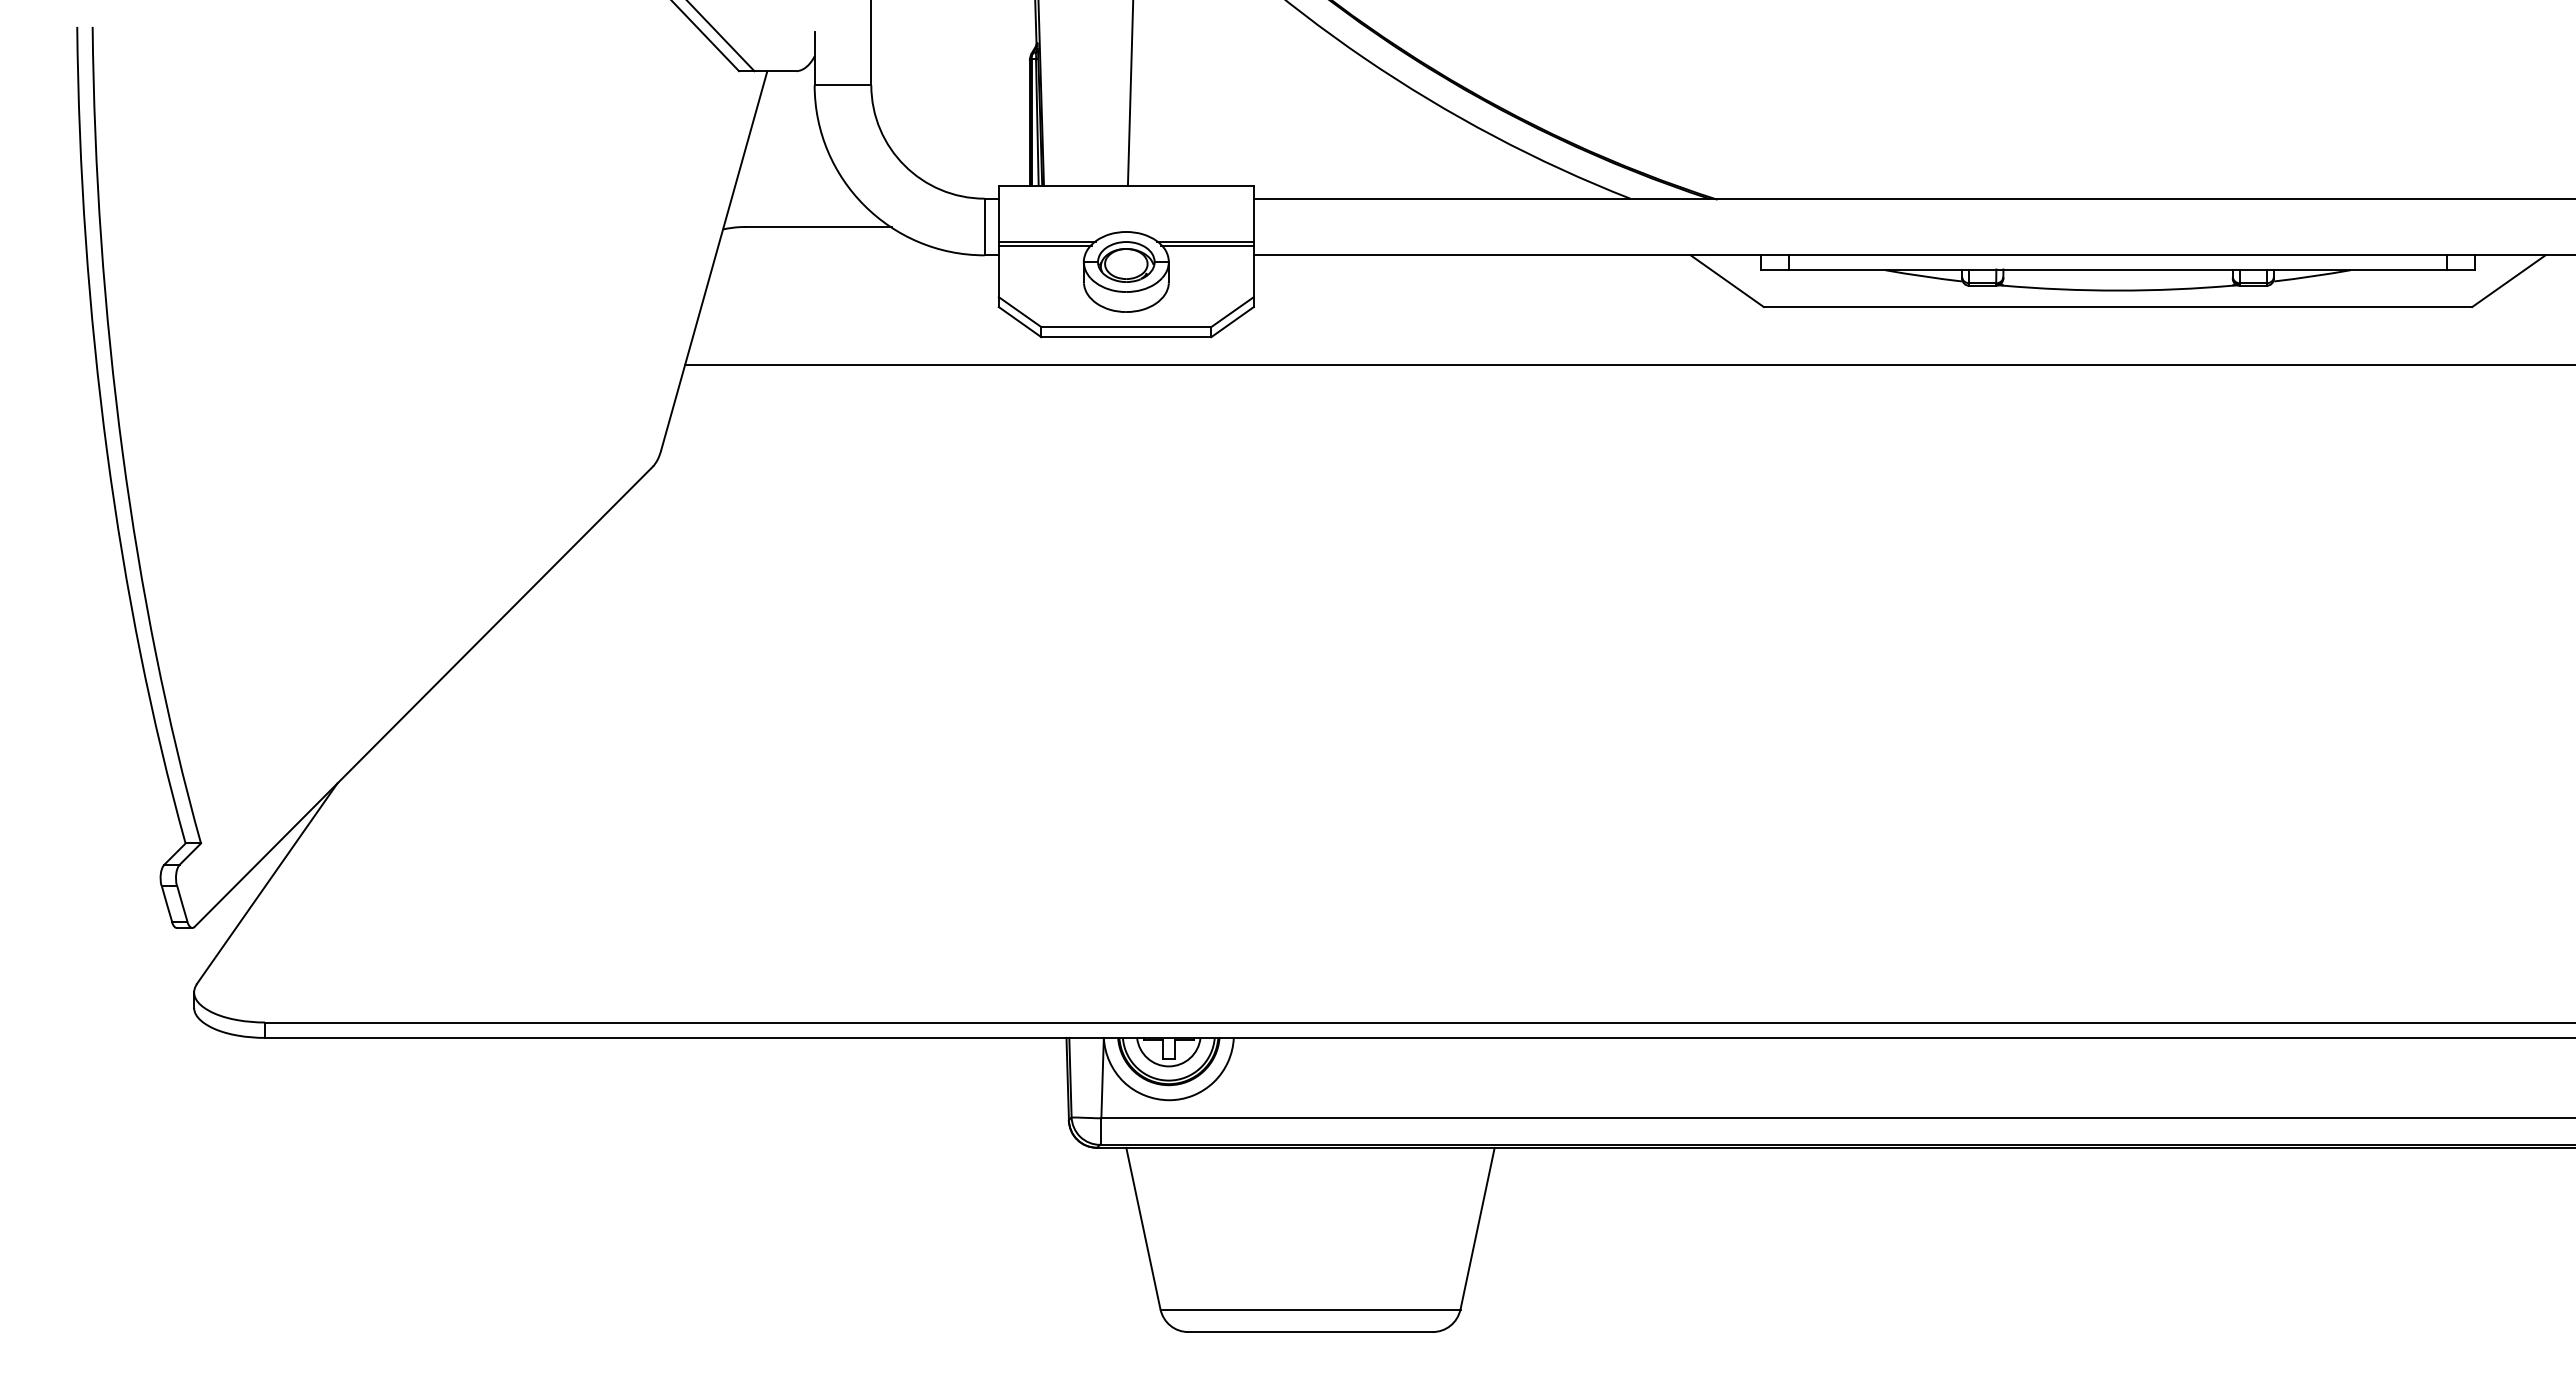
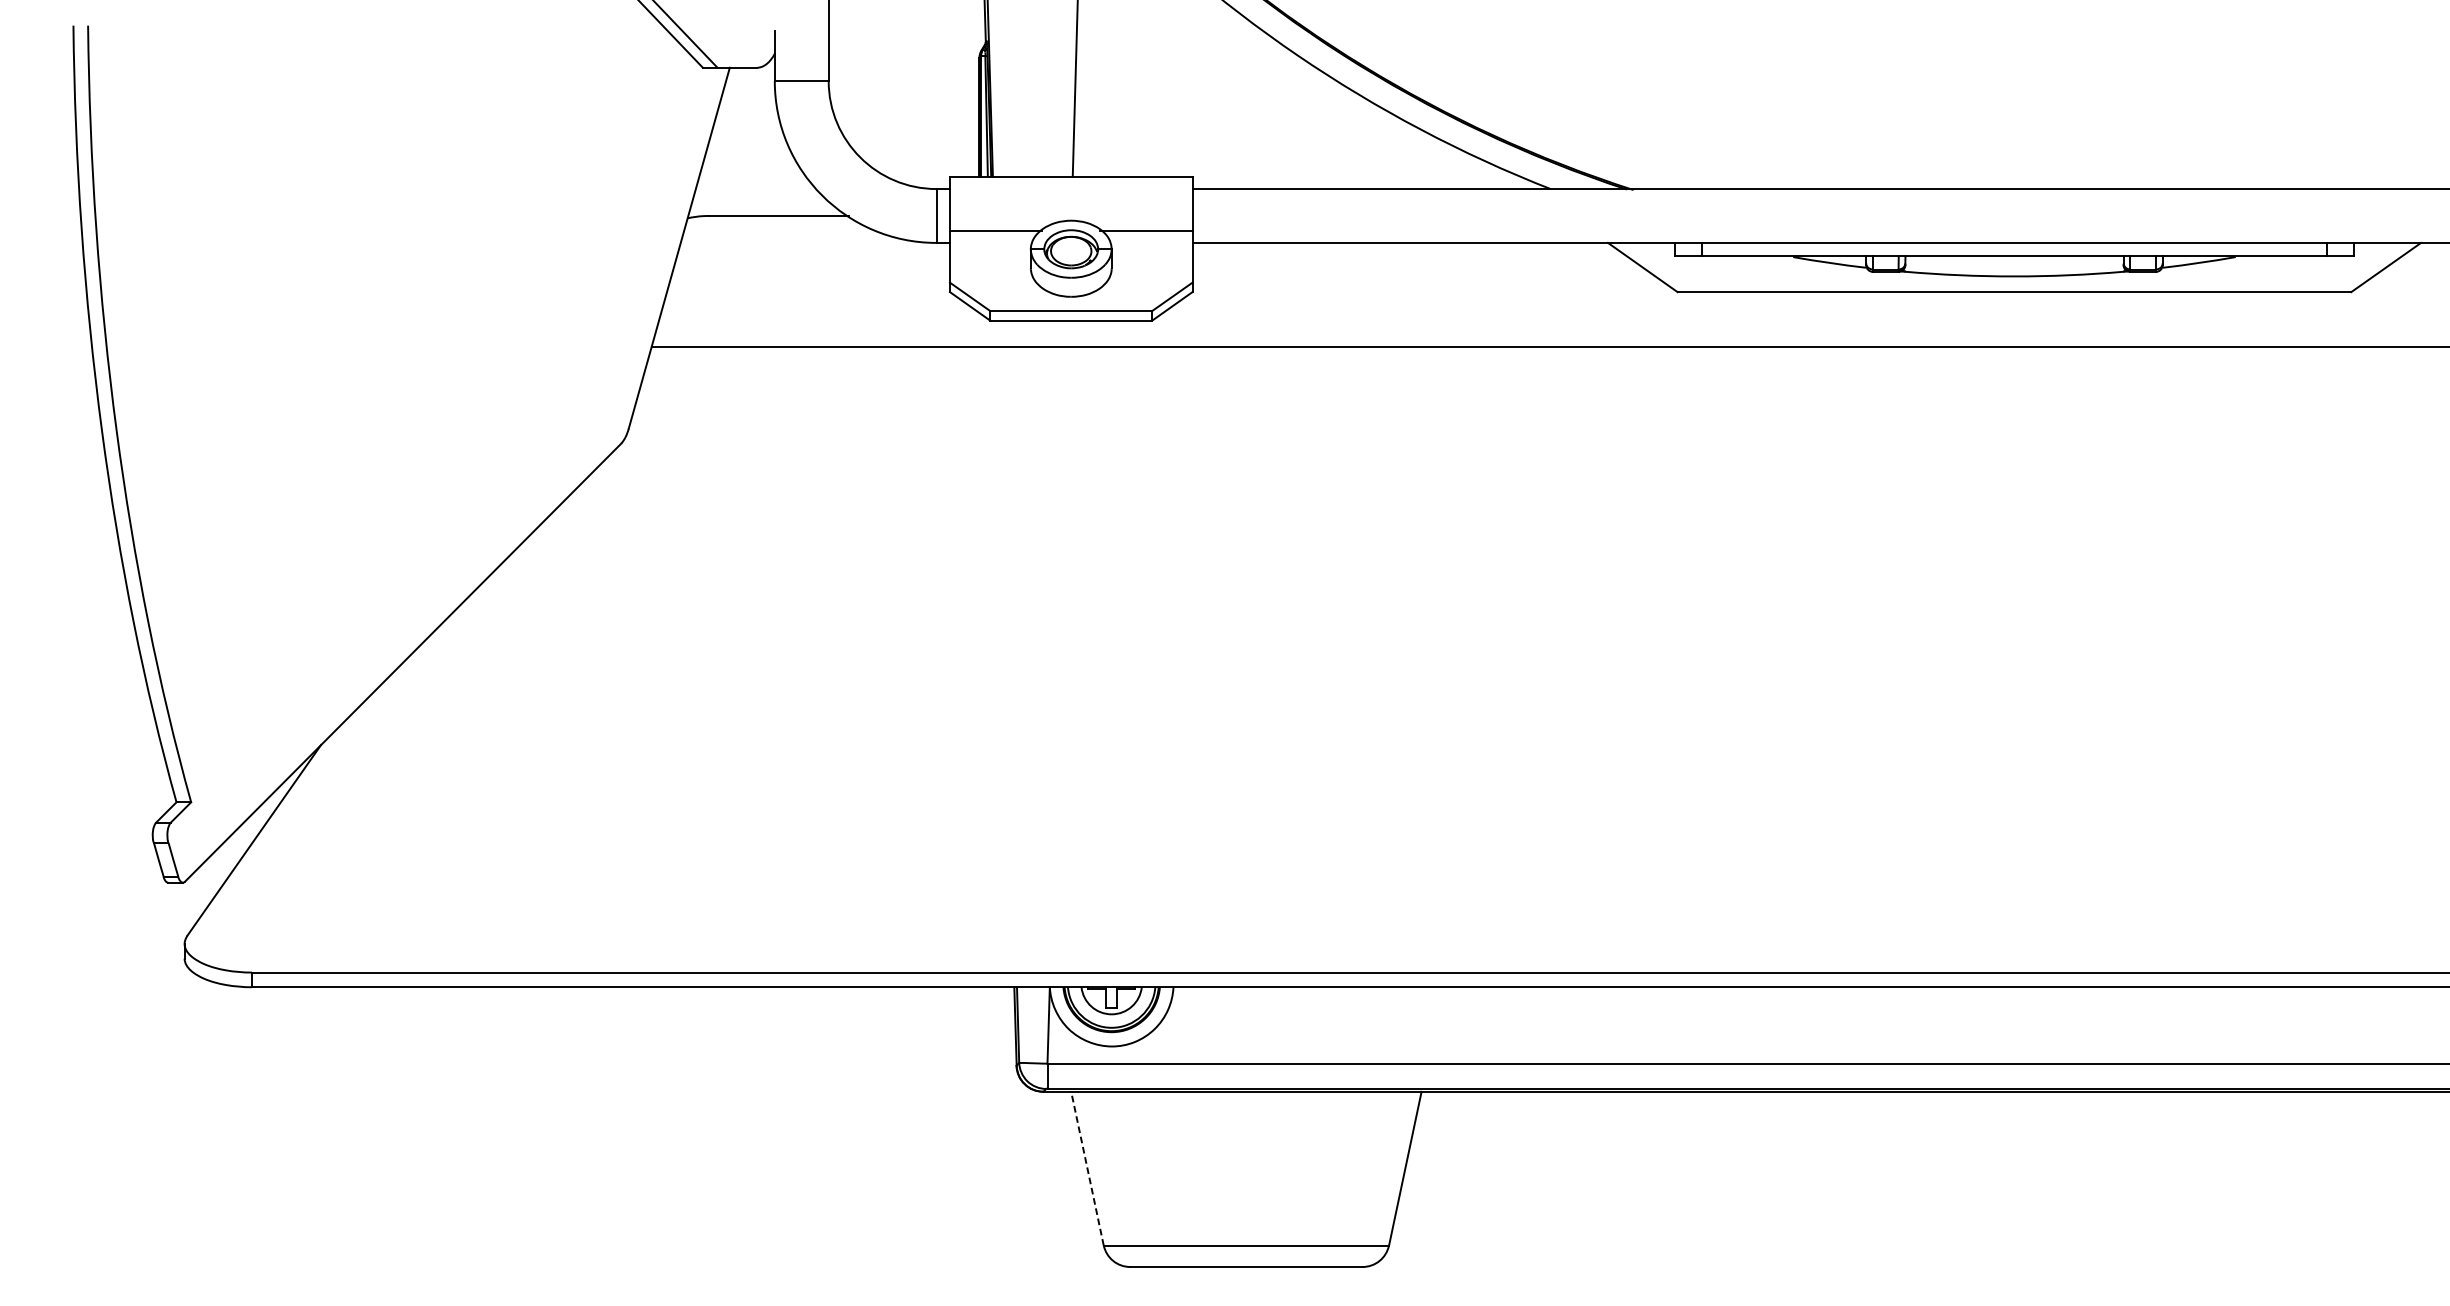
line: (1044, 245) -> (993, 233), removed
line: (1207, 245) -> (1148, 233), removed
line: (1143, 1228) -> (1087, 1168), solid -> dashed

